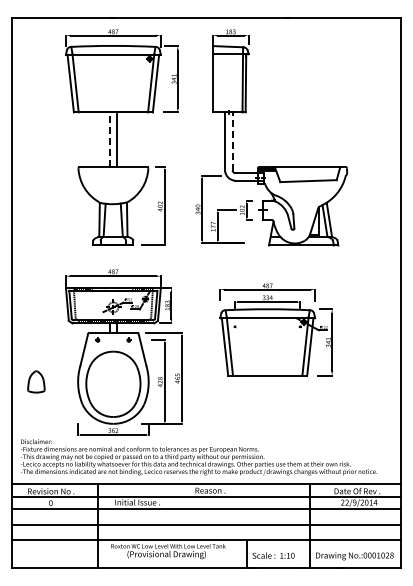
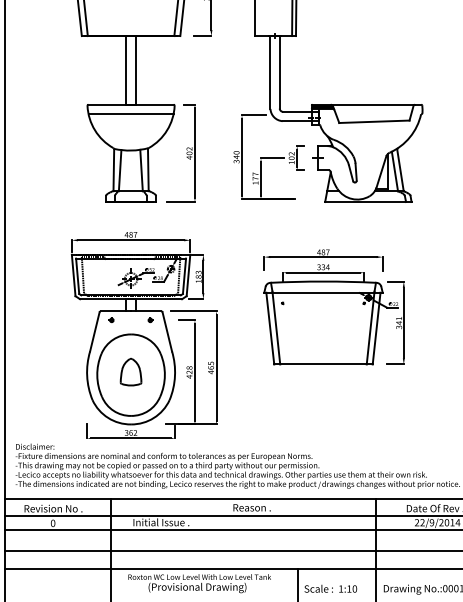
line: (109, 139) -> (126, 69), dashed -> solid
line: (232, 140) -> (279, 71), dashed -> solid
line: (113, 175) -> (131, 114), added
part: (36, 381) -> (131, 371), moved

